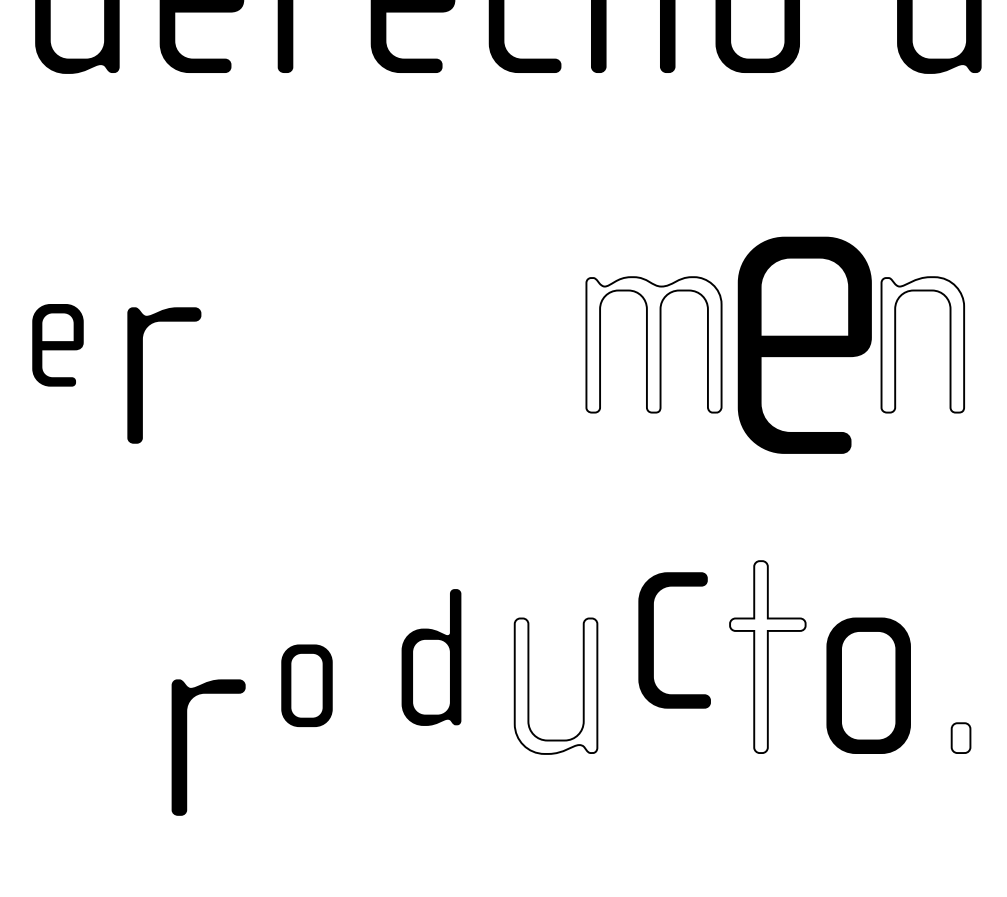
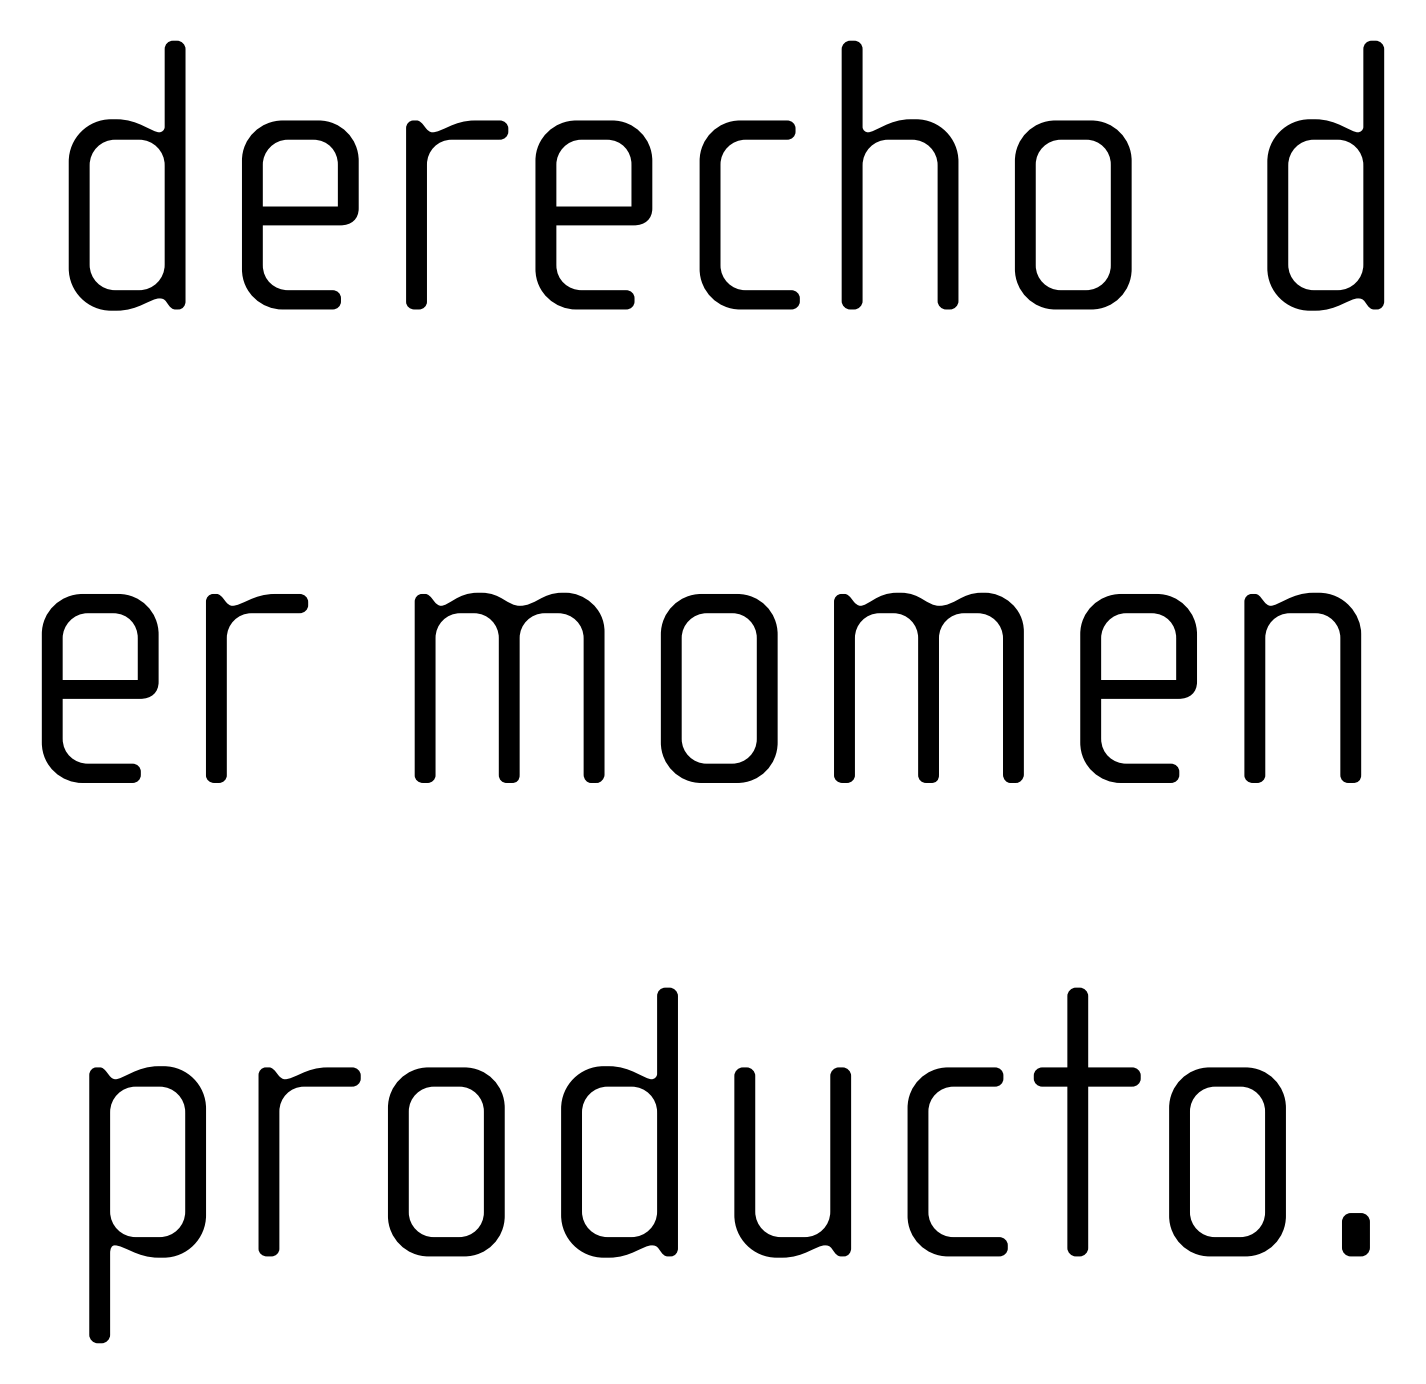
part: (352, 344) -> (509, 687), added
fill: (653, 344) -> (928, 687), added
fill: (922, 344) -> (1302, 687), added
part: (57, 345) -> (99, 688), size x1.67
part: (502, 345) -> (718, 688), added
part: (804, 345) -> (1138, 688), size x0.62
part: (142, 375) -> (226, 688), moved
part: (653, 640) -> (928, 1161), moved
fill: (767, 656) -> (1086, 1121), added
part: (431, 657) -> (619, 1122), size x1.43
part: (307, 685) -> (446, 1161), size x1.67
fill: (555, 686) -> (792, 1162), added
part: (92, 716) -> (147, 1204), added
fill: (960, 737) -> (1355, 1234), added
part: (186, 747) -> (279, 1161), moved

